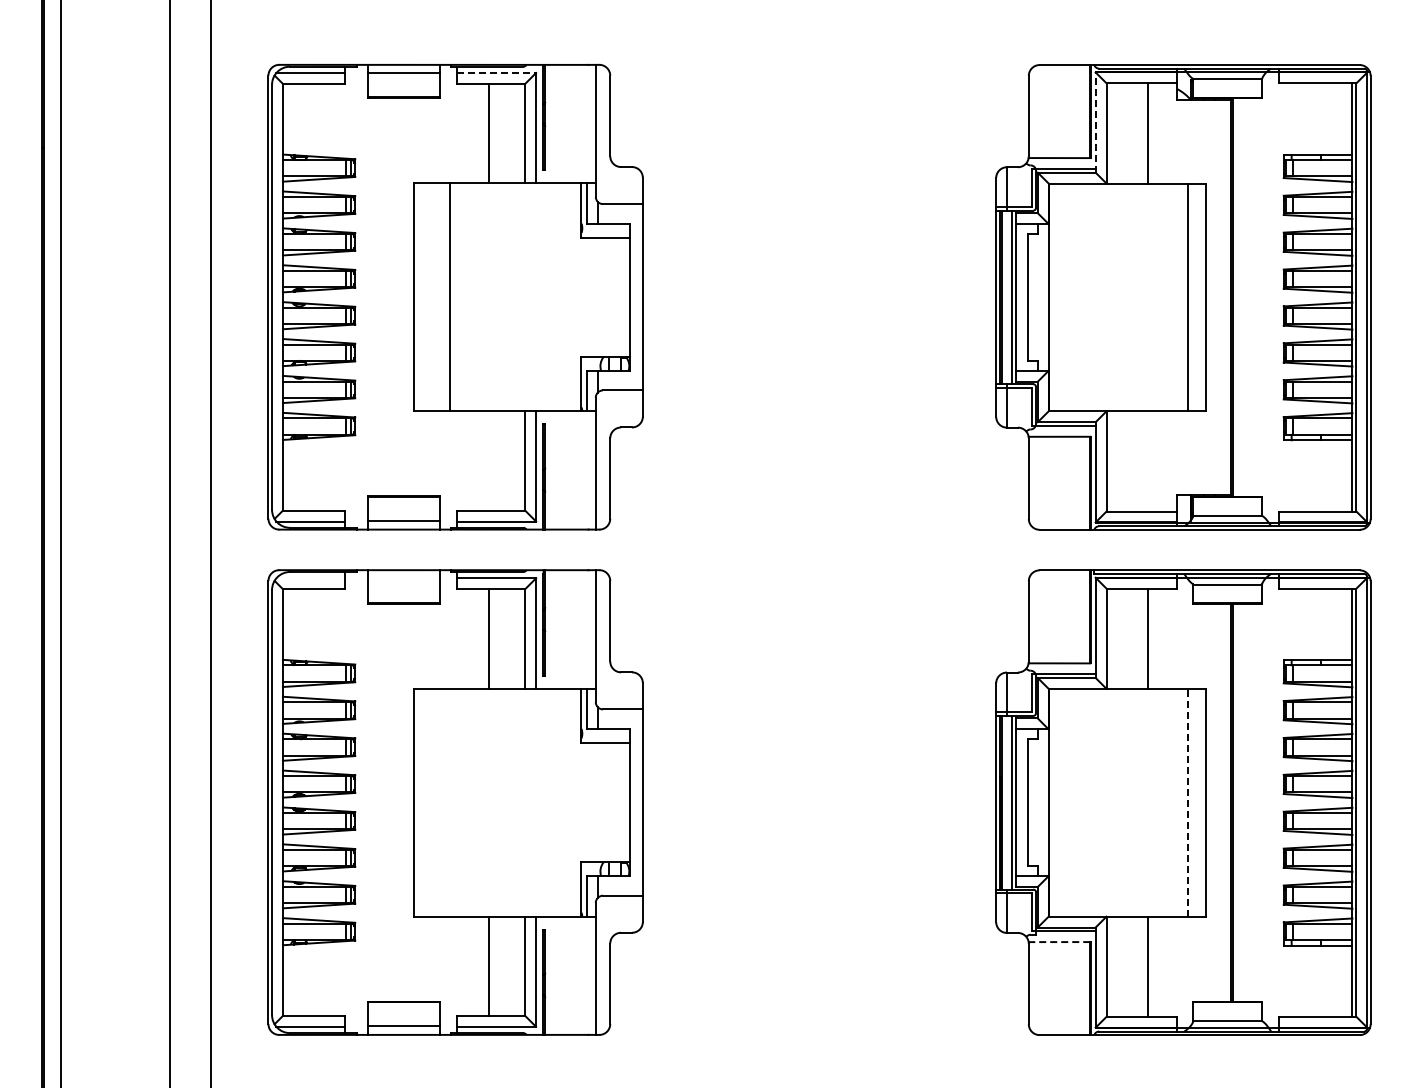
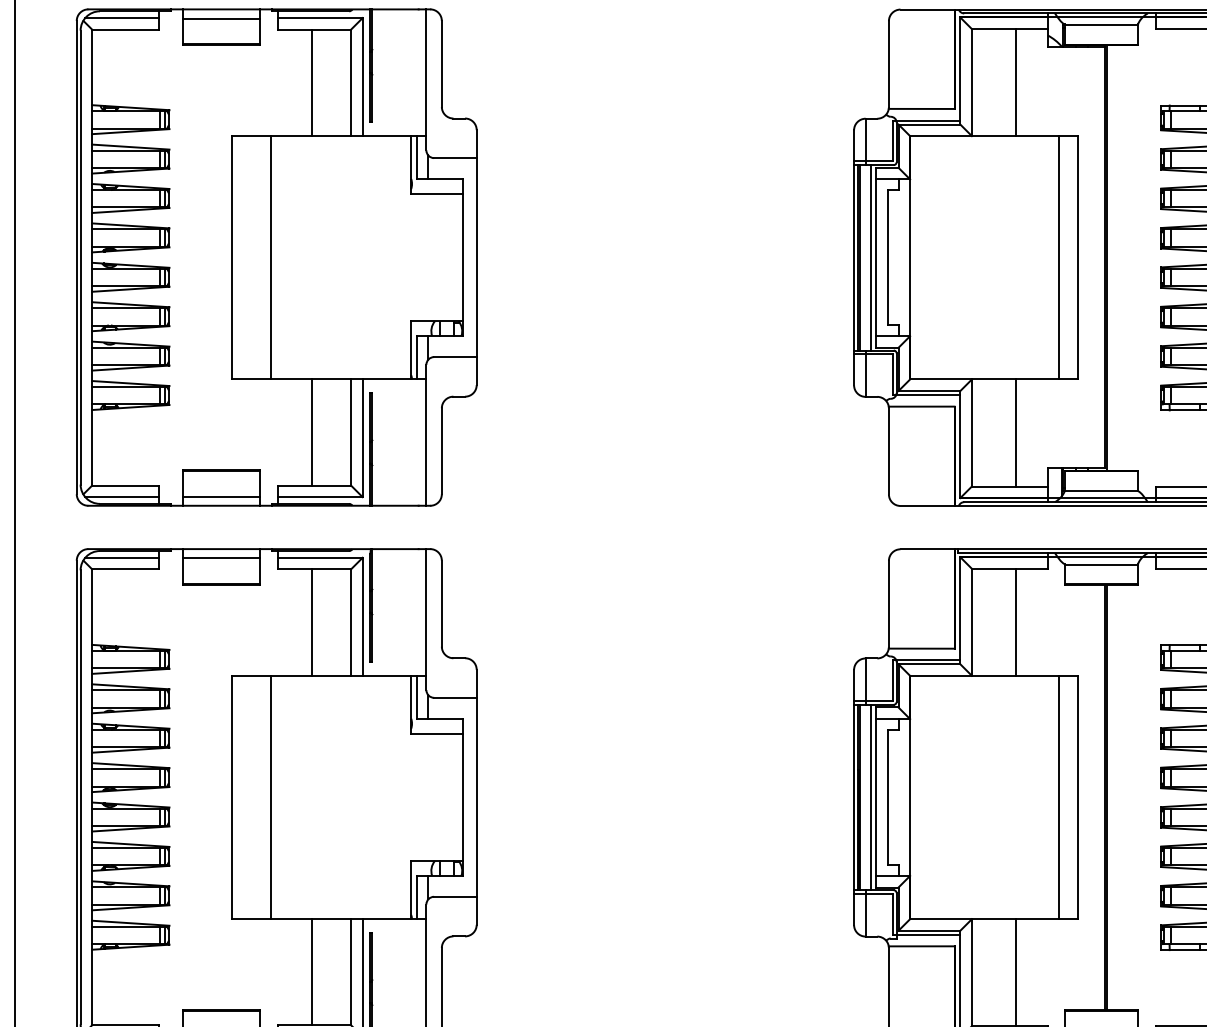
line: (497, 73) -> (321, 18), dashed -> solid
line: (1095, 122) -> (960, 70), dashed -> solid
line: (489, 460) -> (312, 431), added
line: (1148, 461) -> (1016, 433), added
line: (310, 578) -> (121, 557), added
line: (403, 578) -> (221, 557), added
line: (450, 802) -> (271, 797), added
line: (1187, 802) -> (1058, 797), dashed -> solid
line: (1059, 942) -> (921, 946), dashed -> solid

